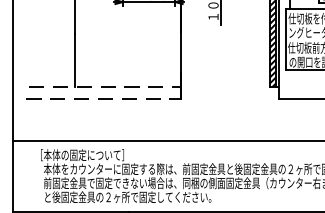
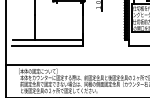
line: (105, 85) -> (48, 39), dashed -> solid
line: (102, 98) -> (47, 45), dashed -> solid

